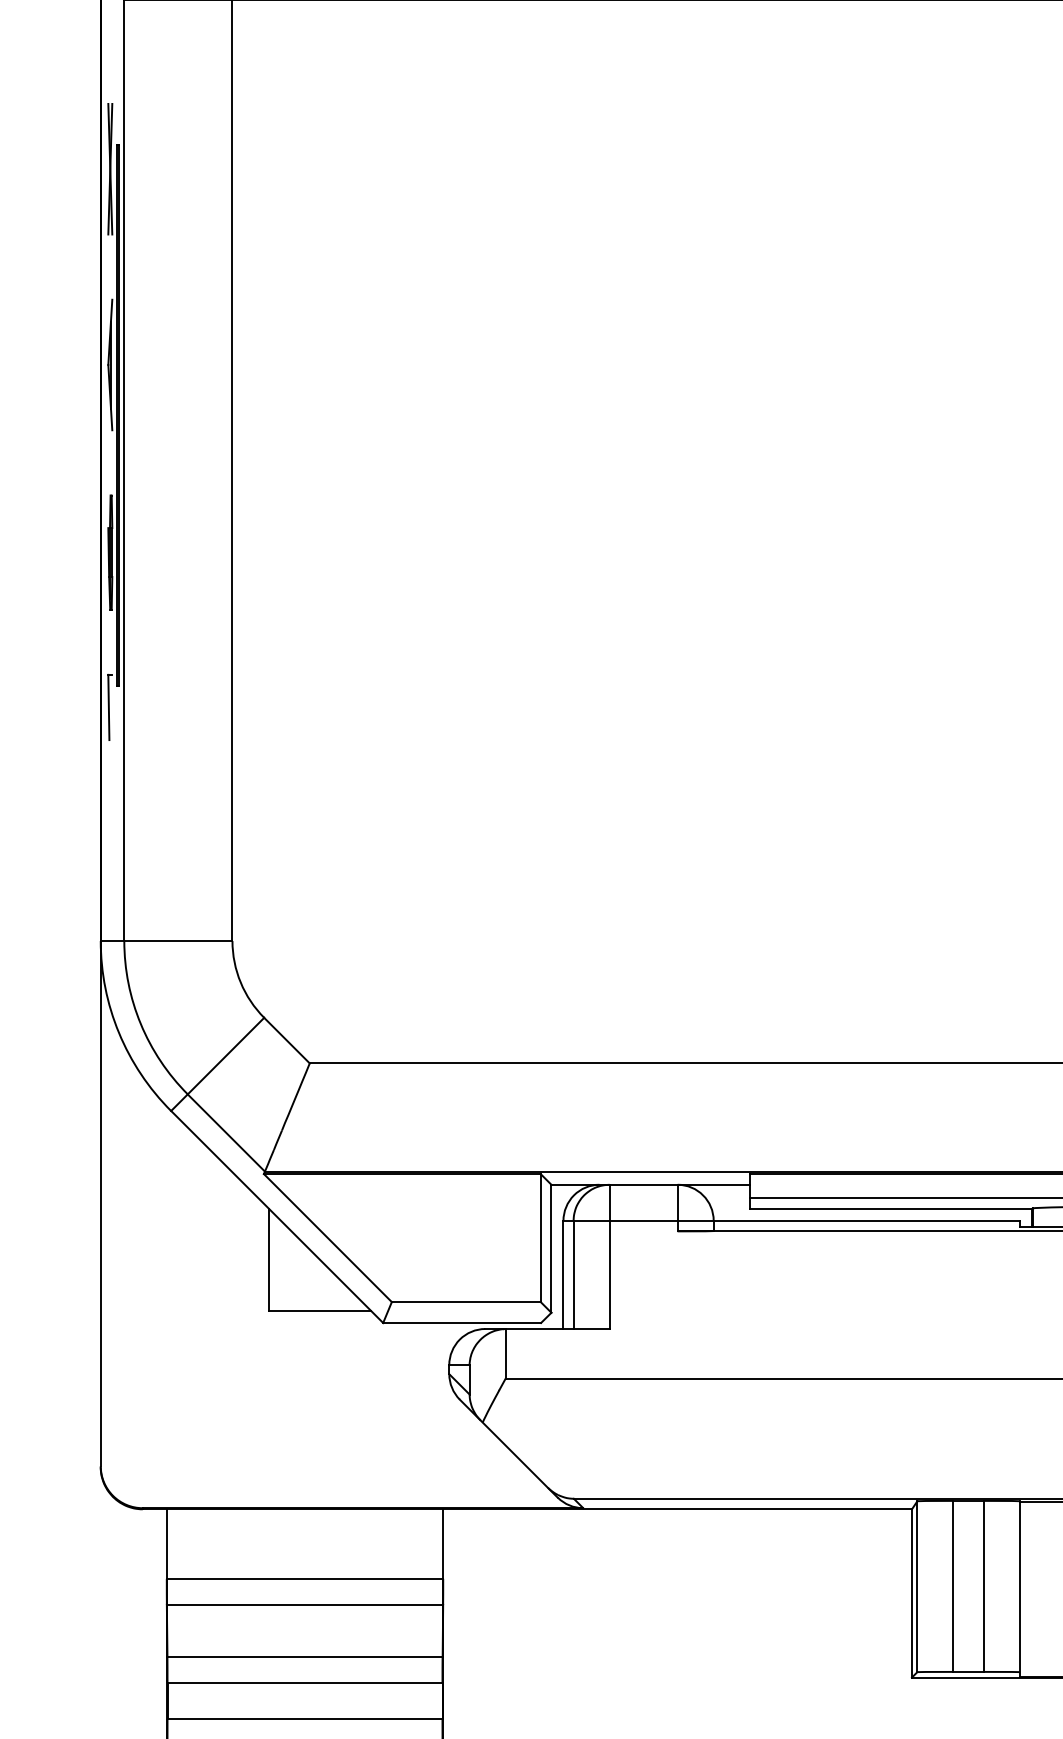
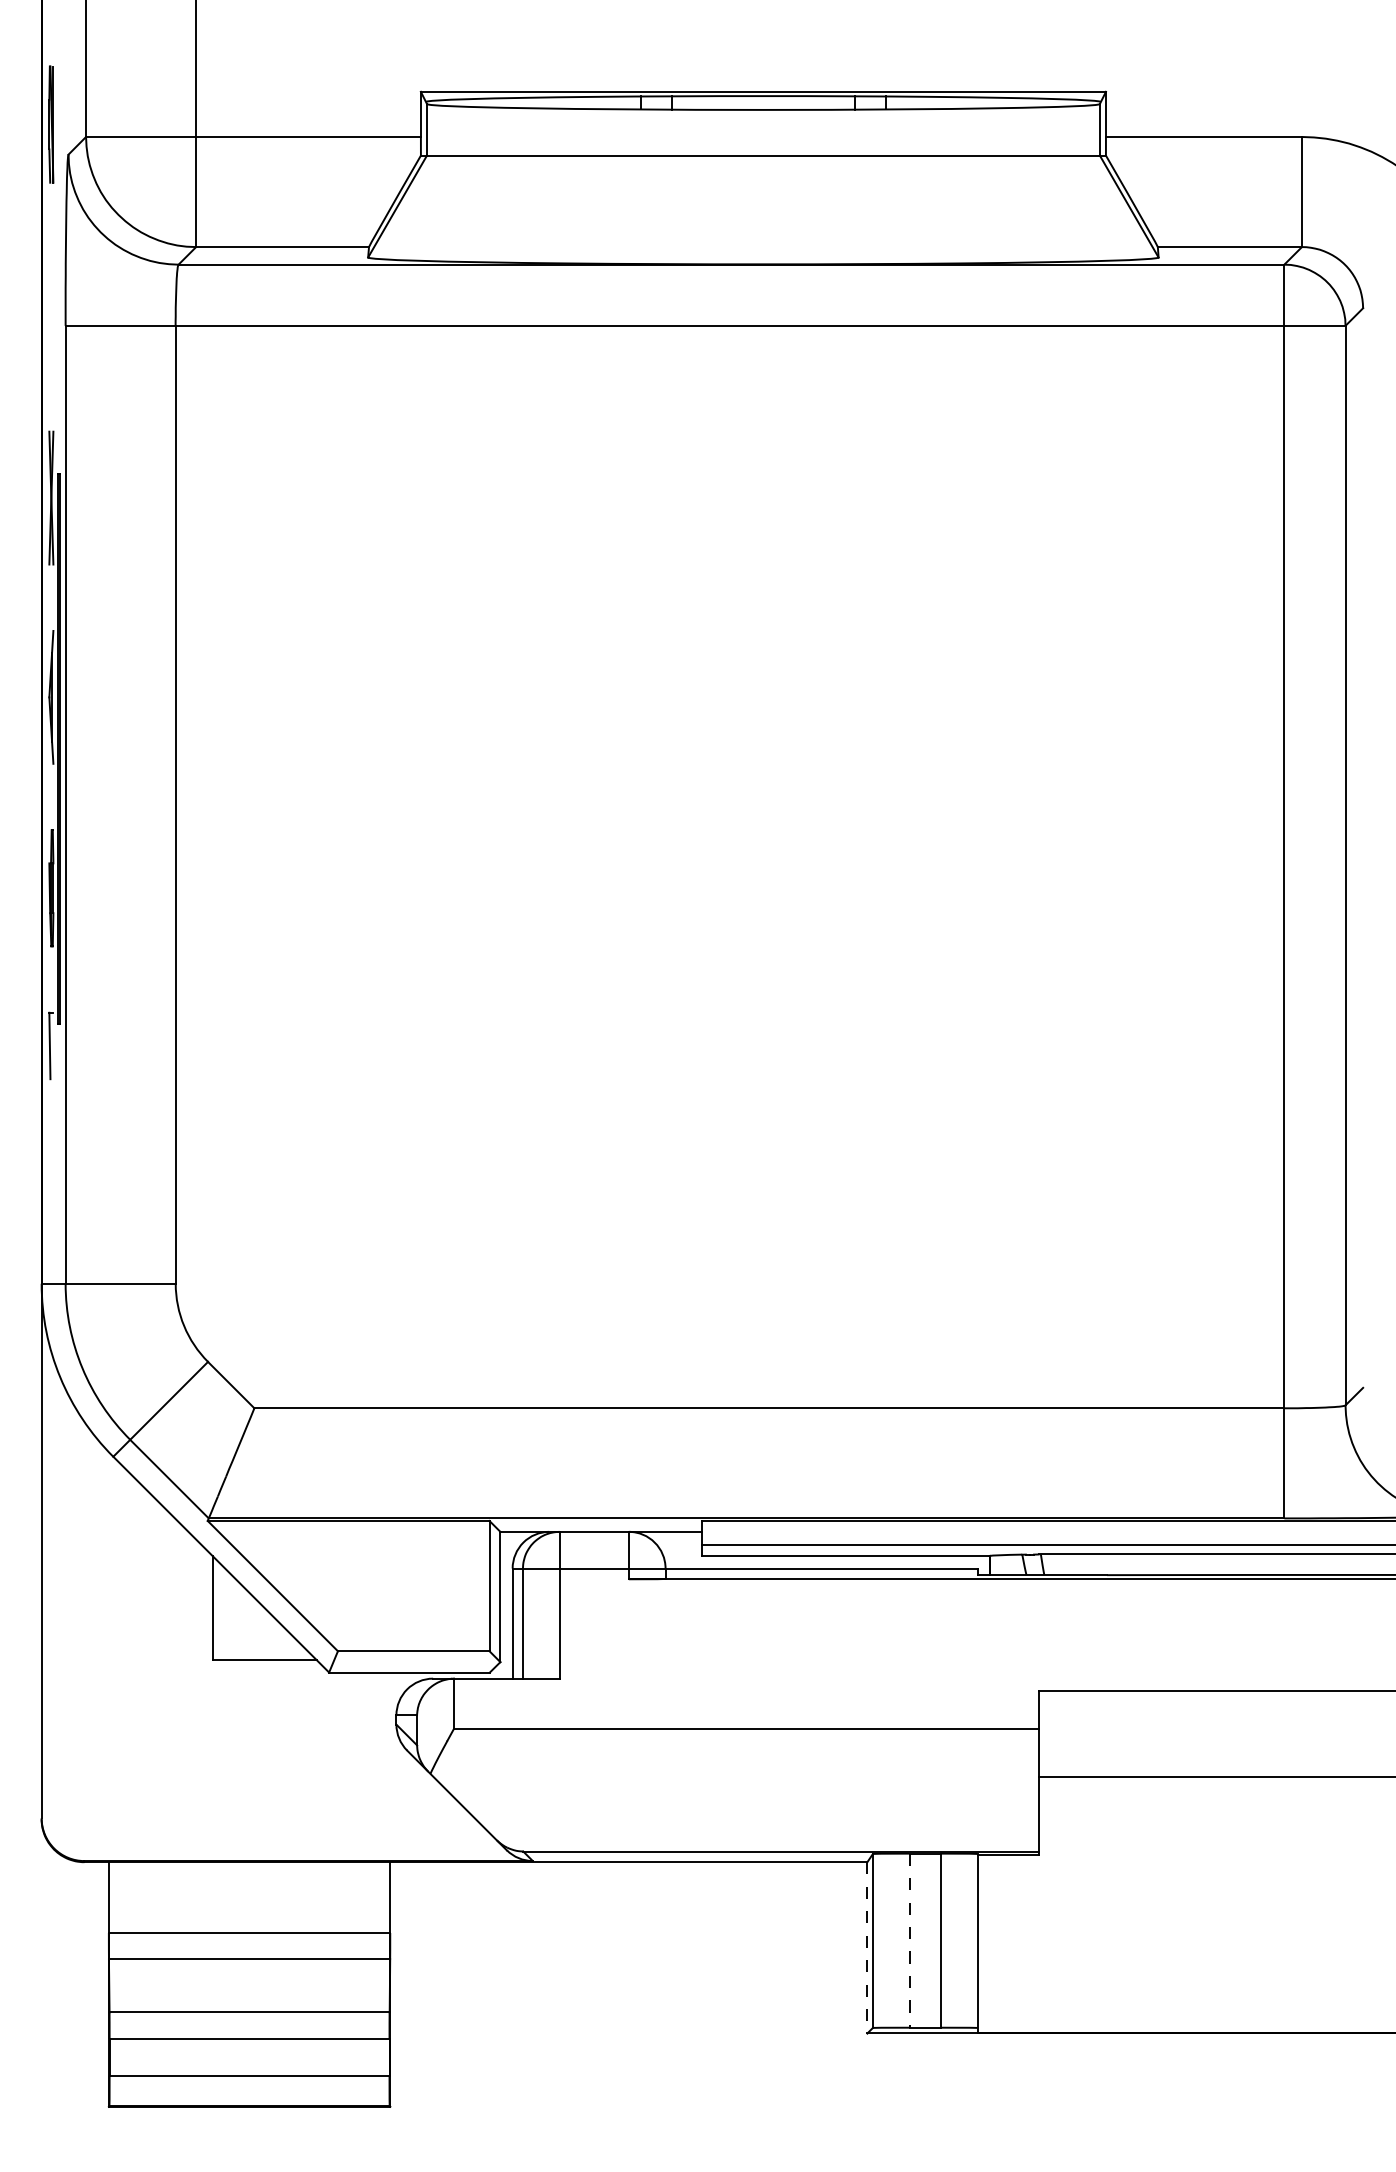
line: (953, 1587) -> (909, 1941), solid -> dashed
line: (912, 1593) -> (867, 1947), solid -> dashed

